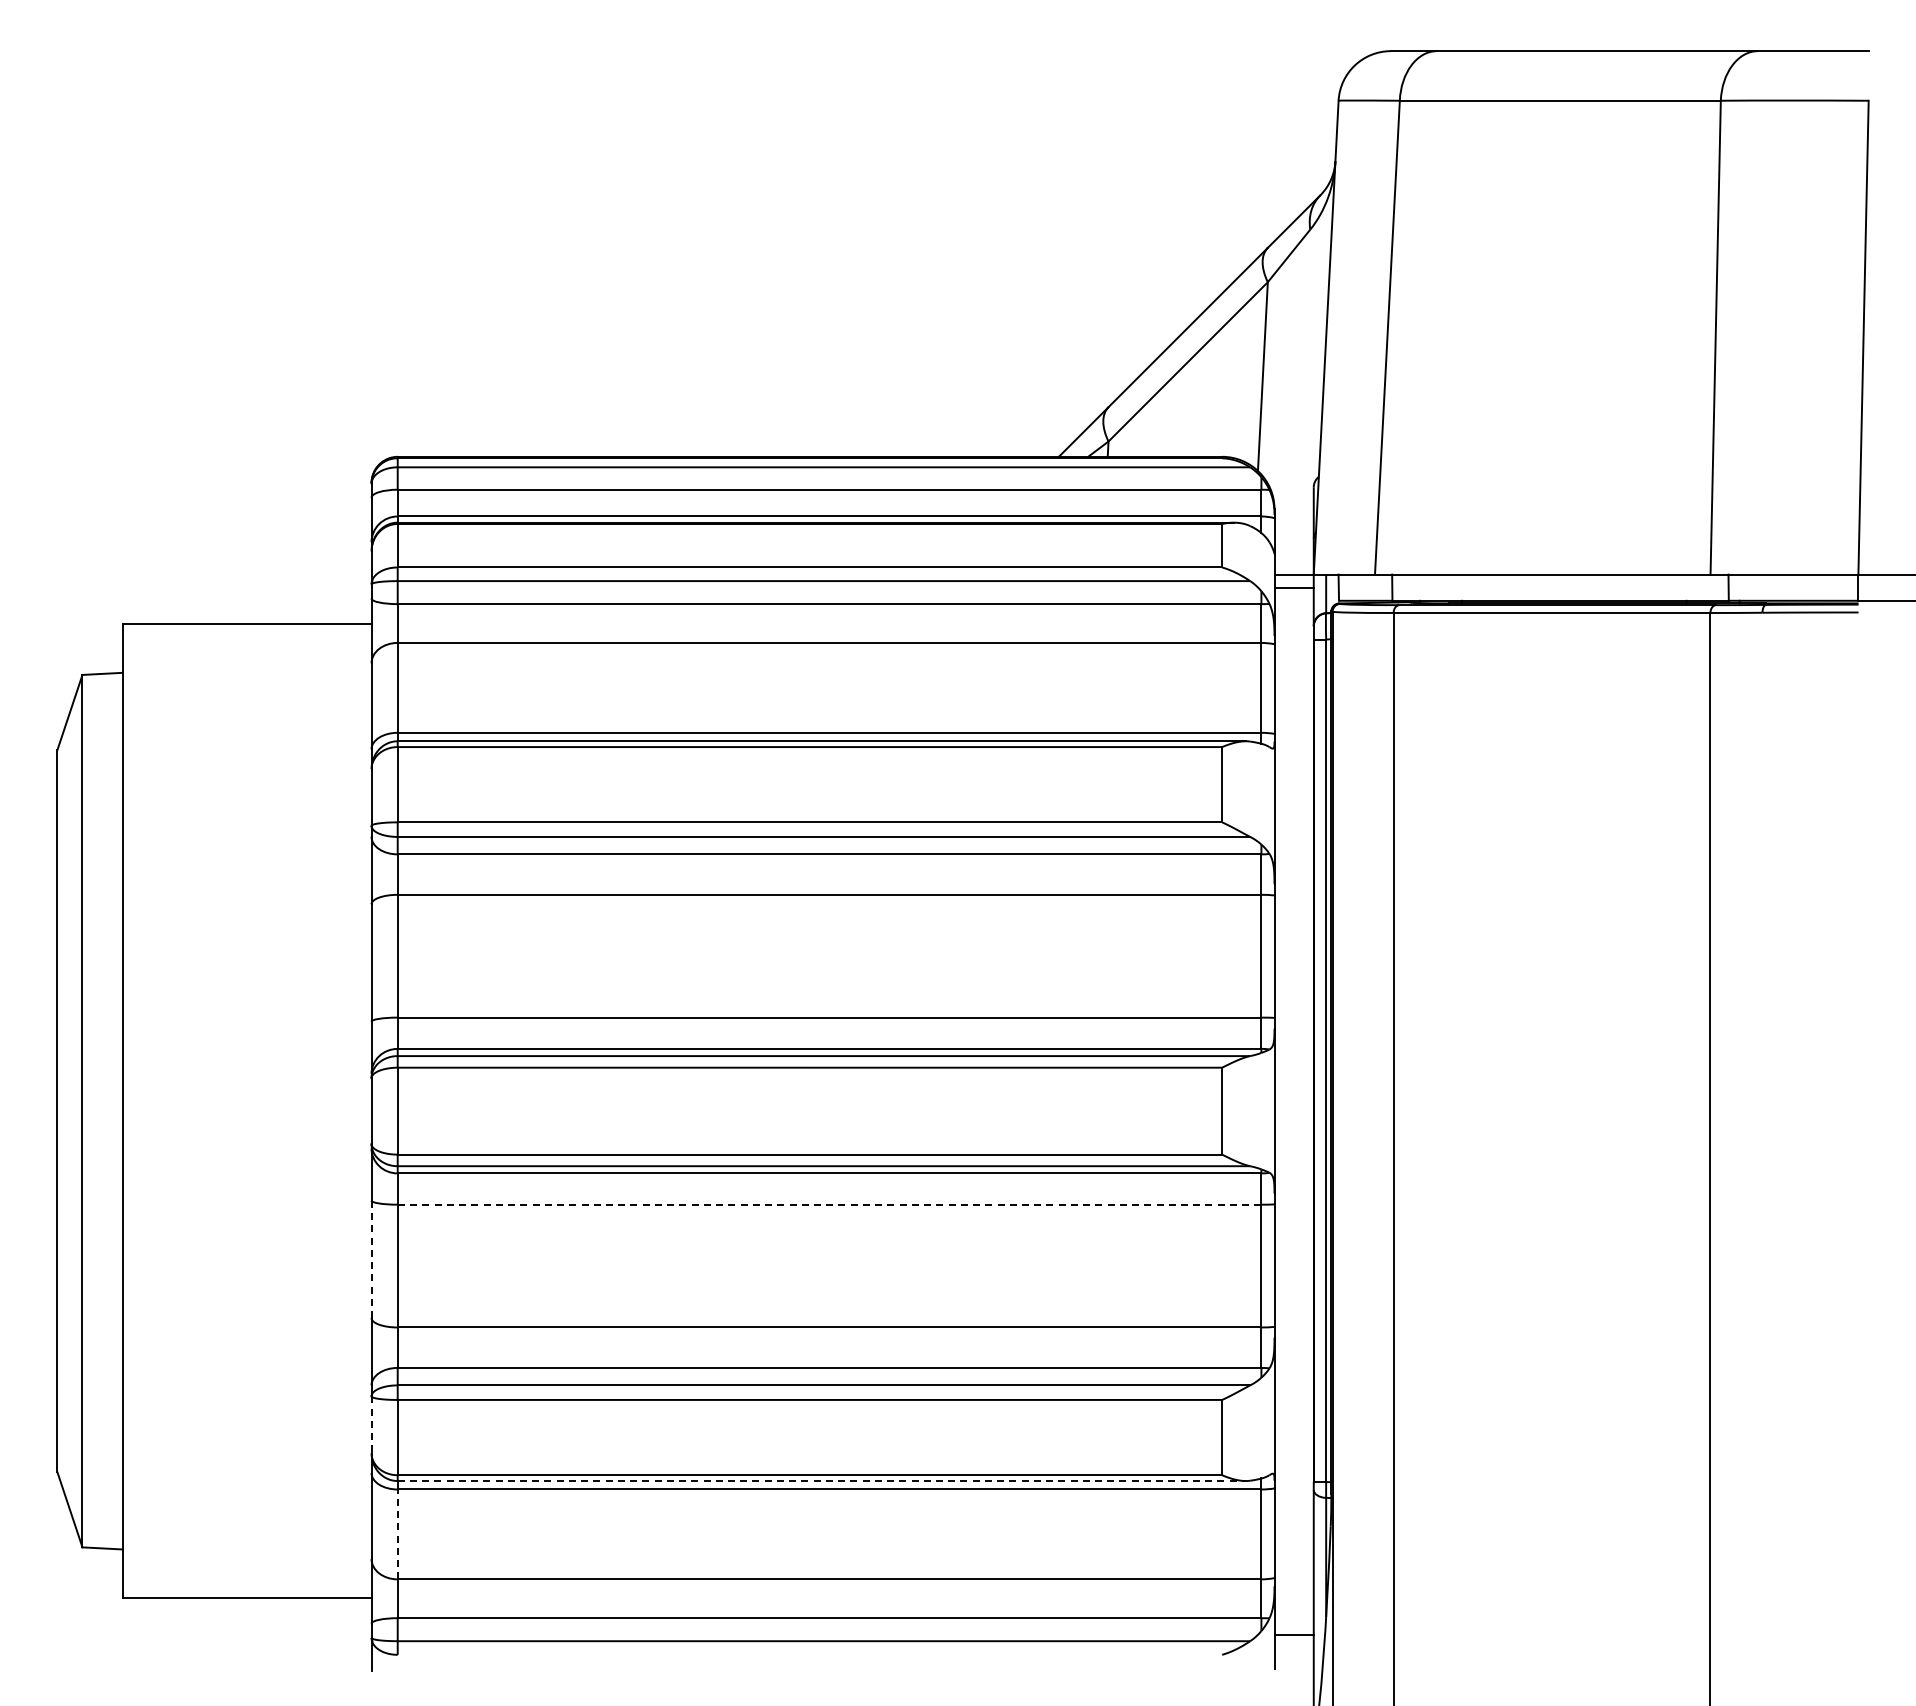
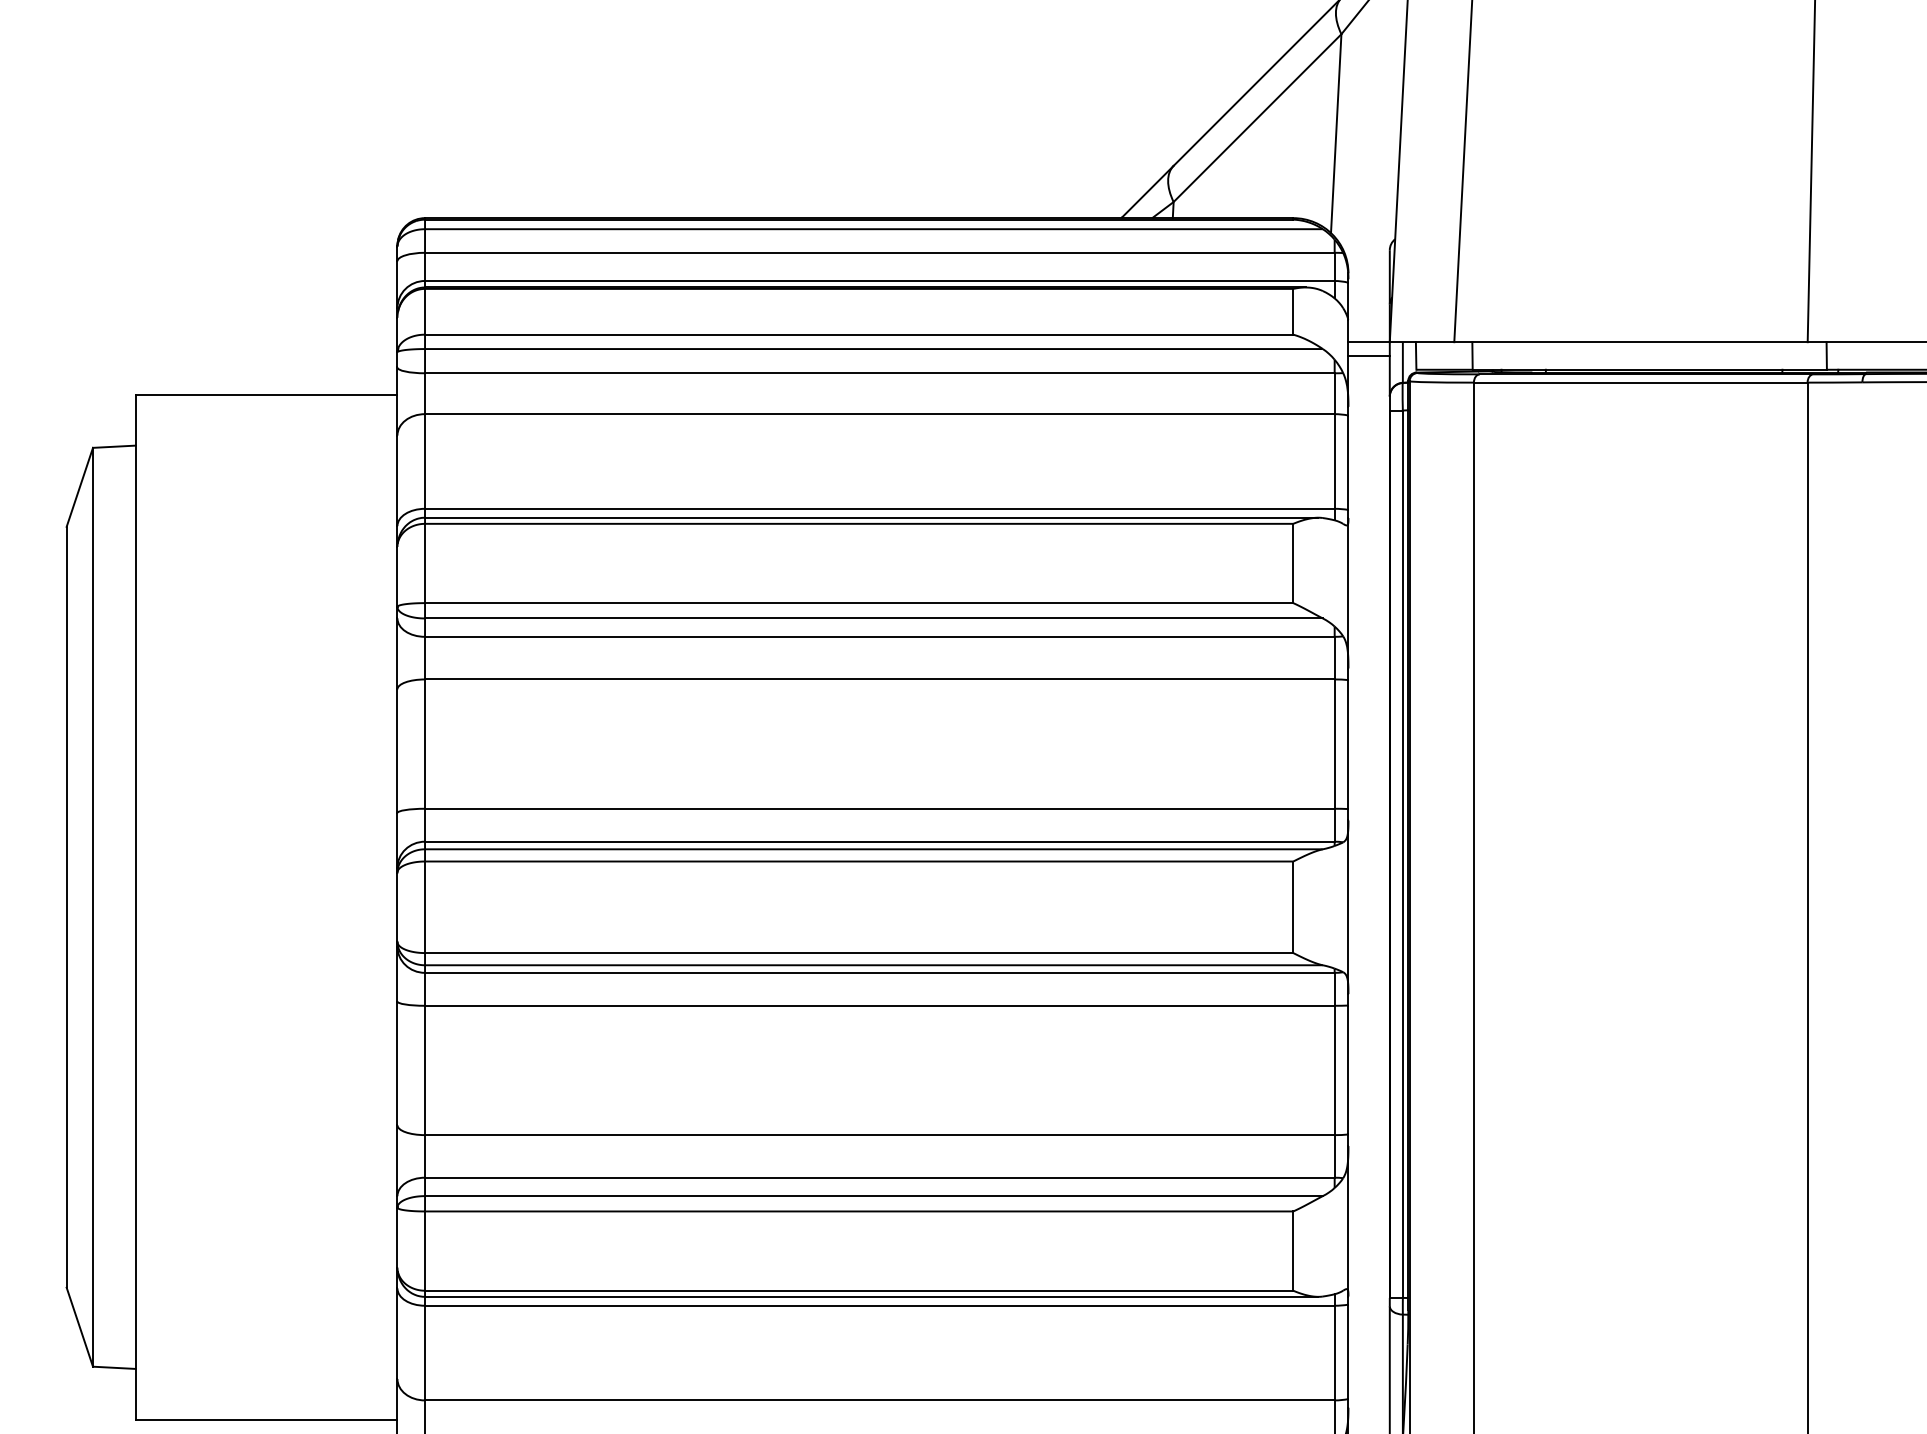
line: (829, 1204) -> (879, 1005), dashed -> solid
line: (371, 1259) -> (397, 1063), dashed -> solid
line: (371, 1425) -> (397, 1238), dashed -> solid
line: (822, 1481) -> (872, 1297), dashed -> solid
line: (397, 1534) -> (424, 1353), dashed -> solid

